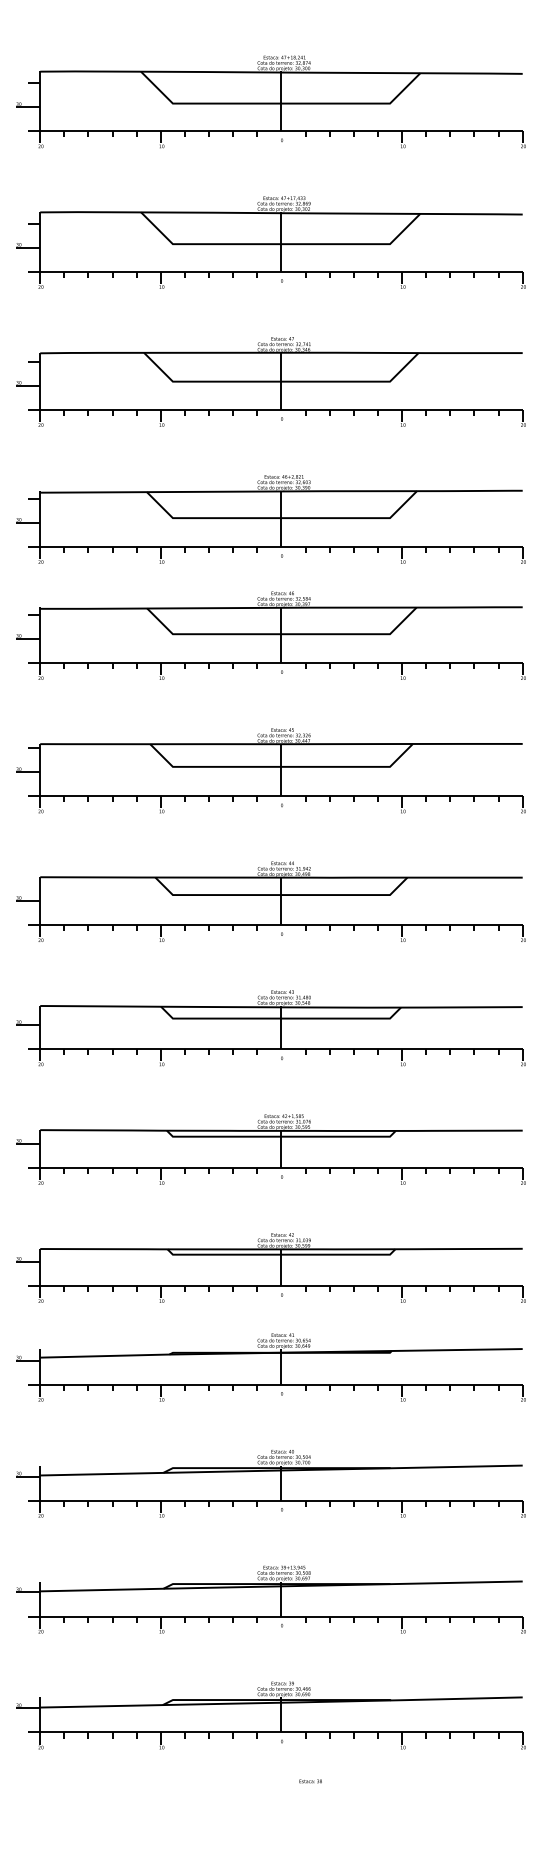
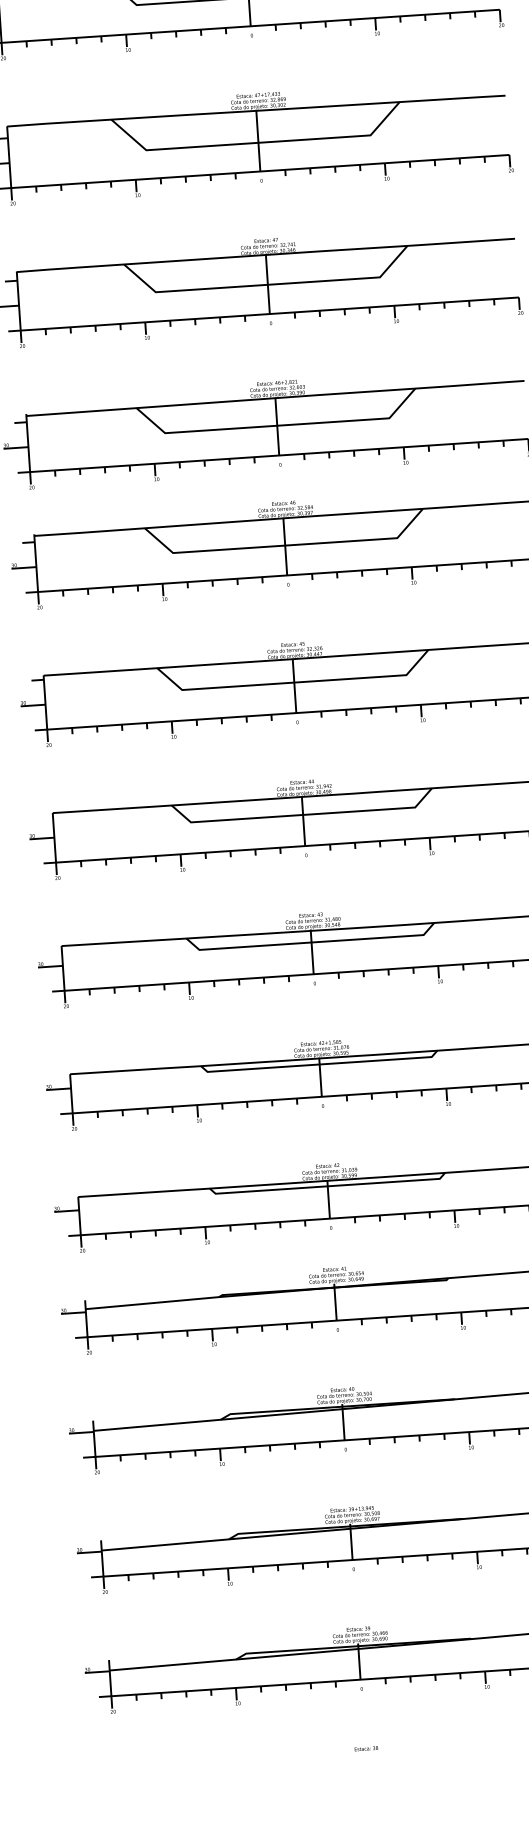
text: (310, 1781) -> (366, 1748), moved

